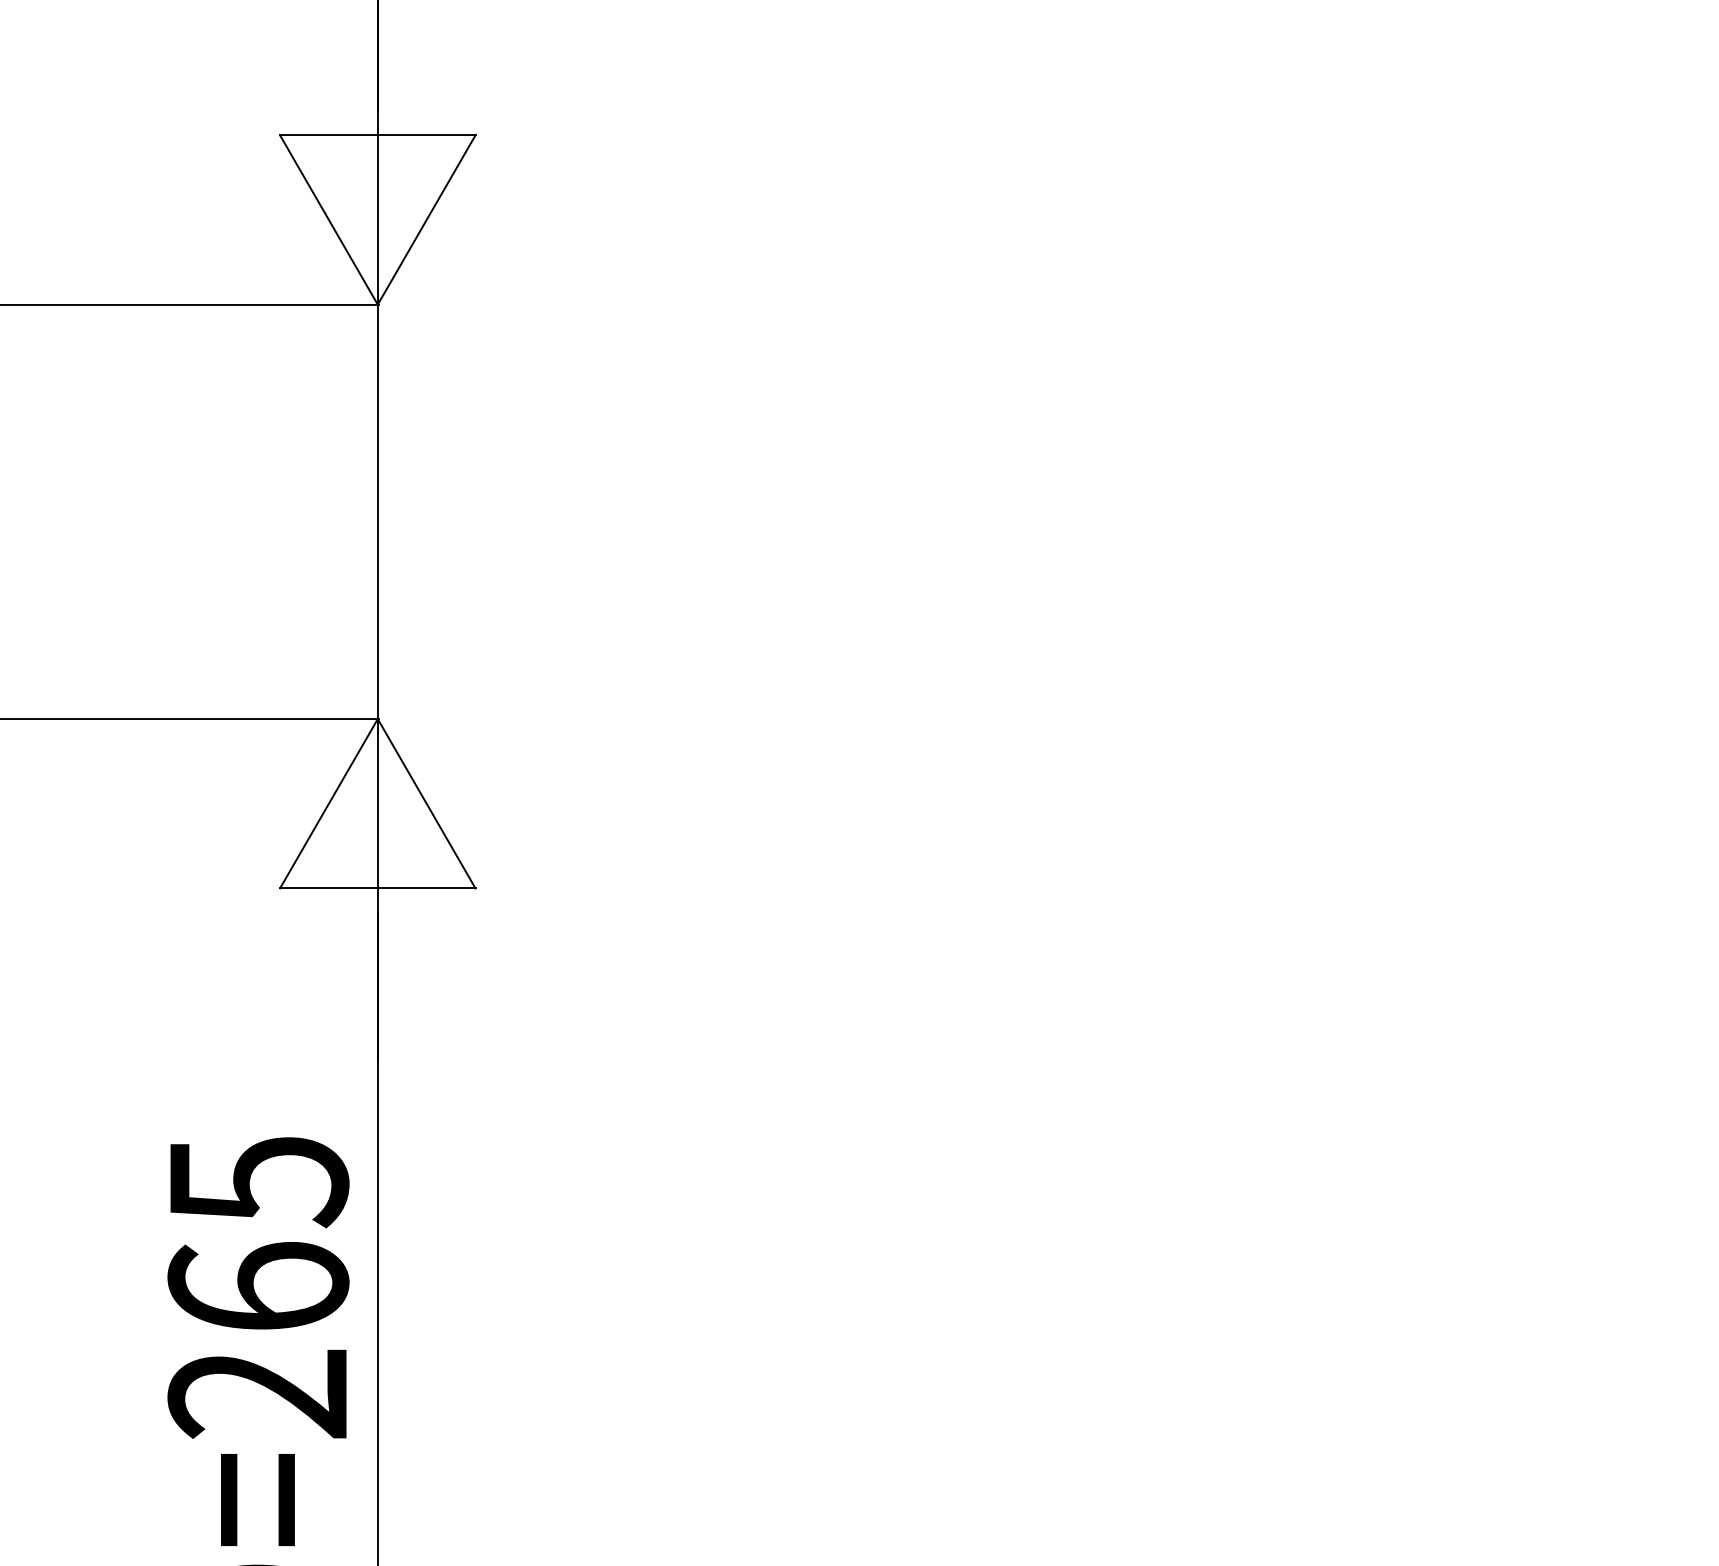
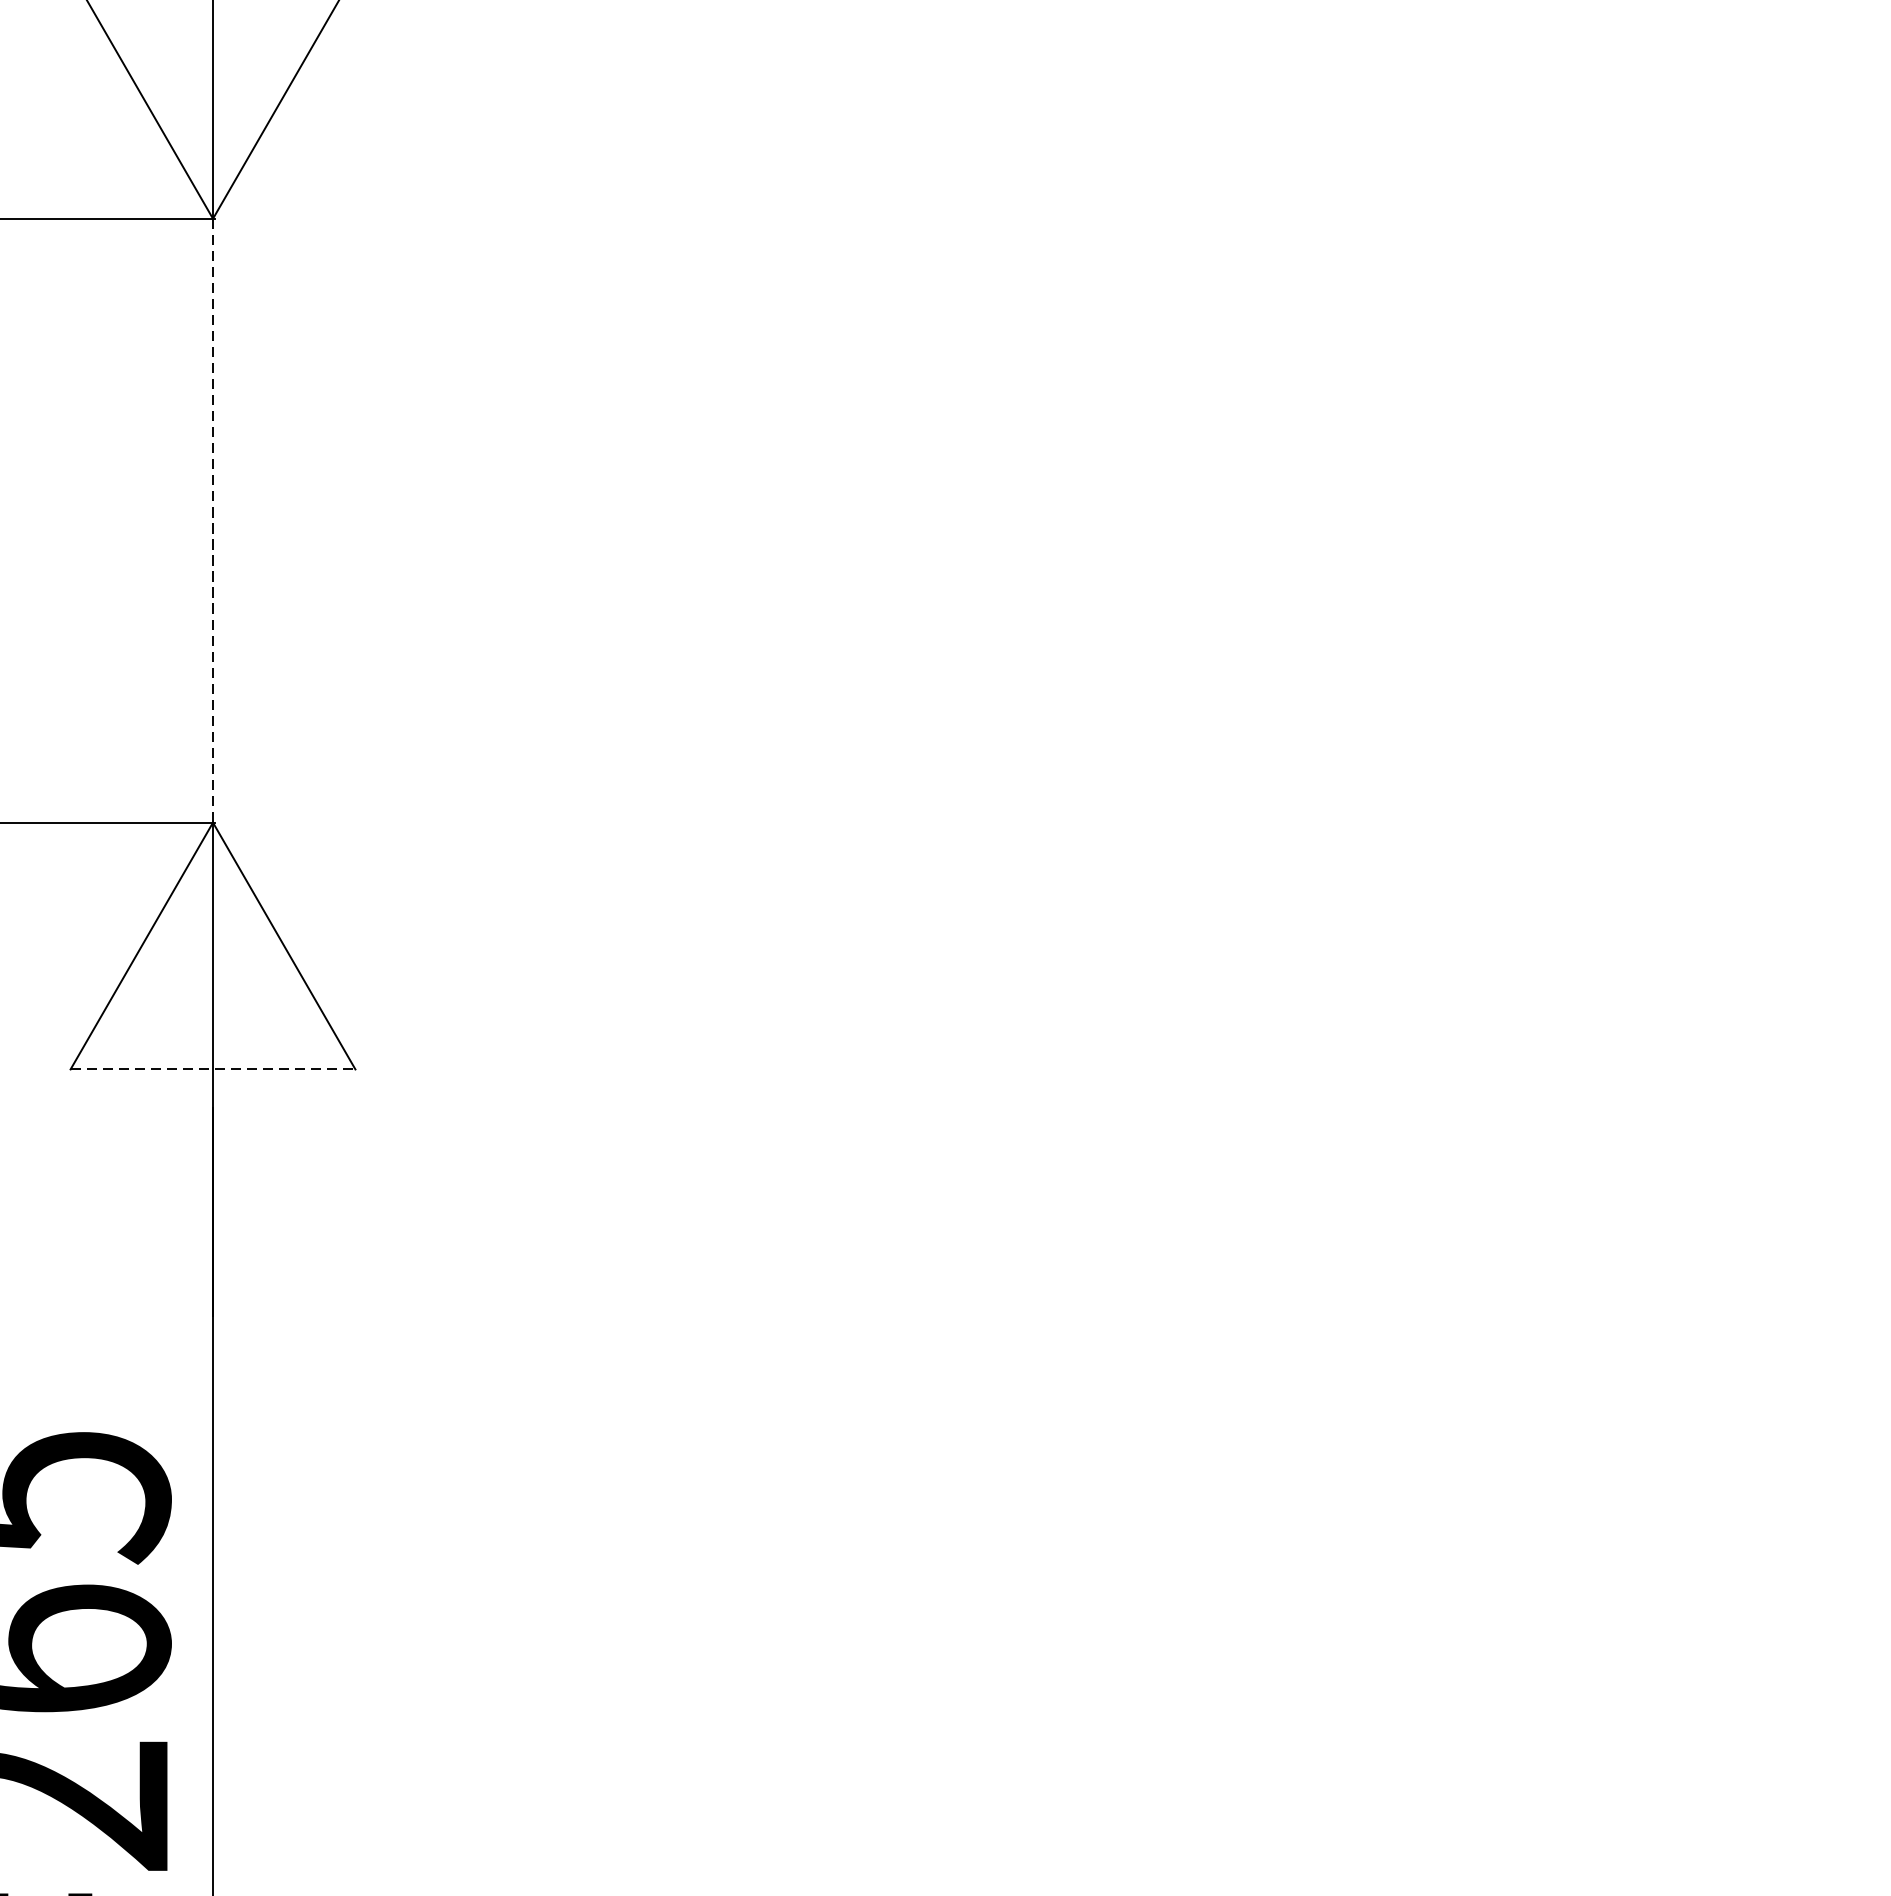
line: (377, 512) -> (212, 521), solid -> dashed
line: (377, 888) -> (212, 1069), solid -> dashed

